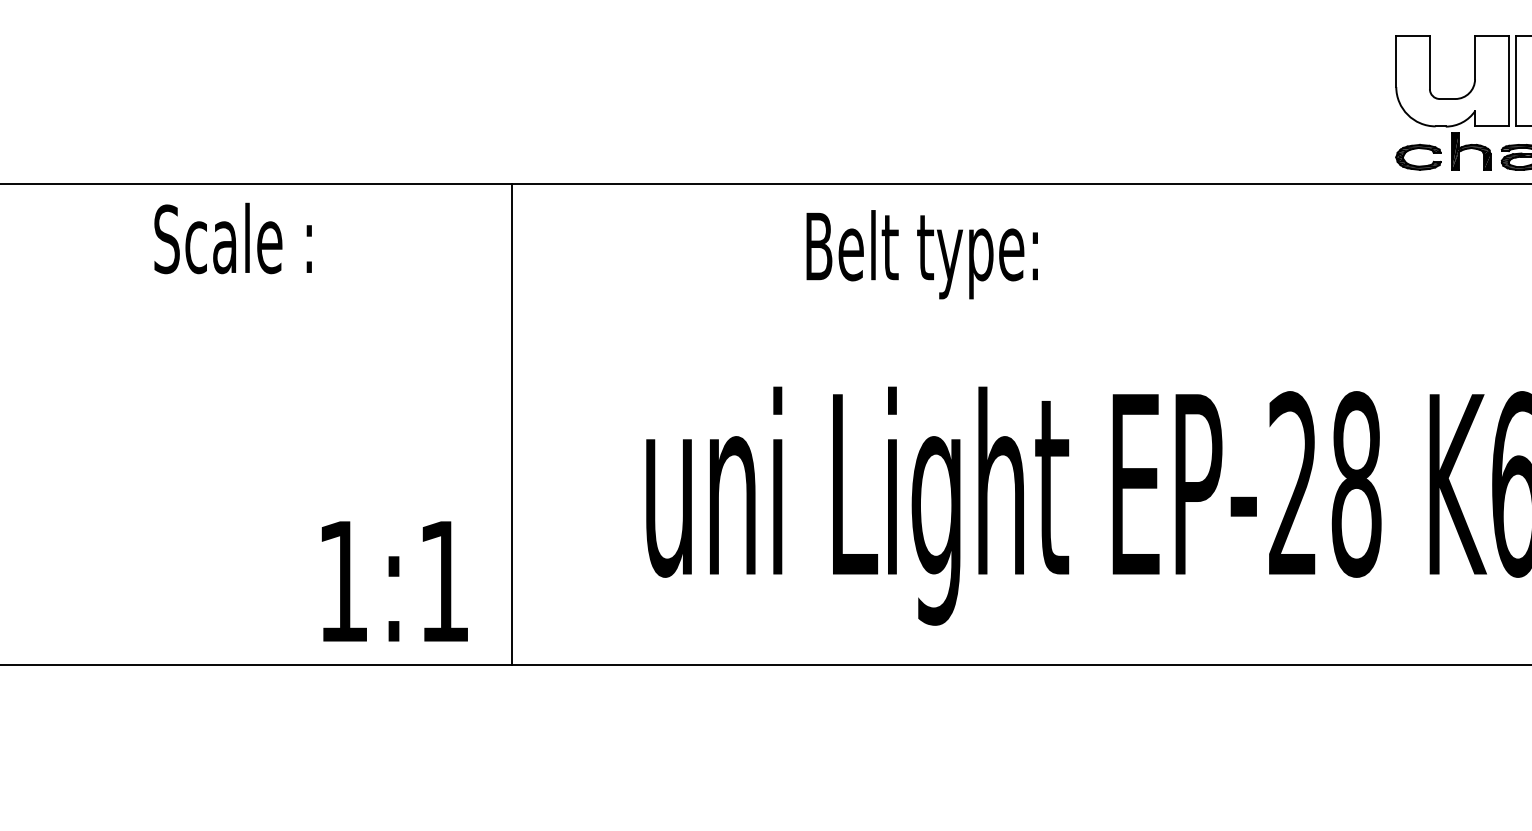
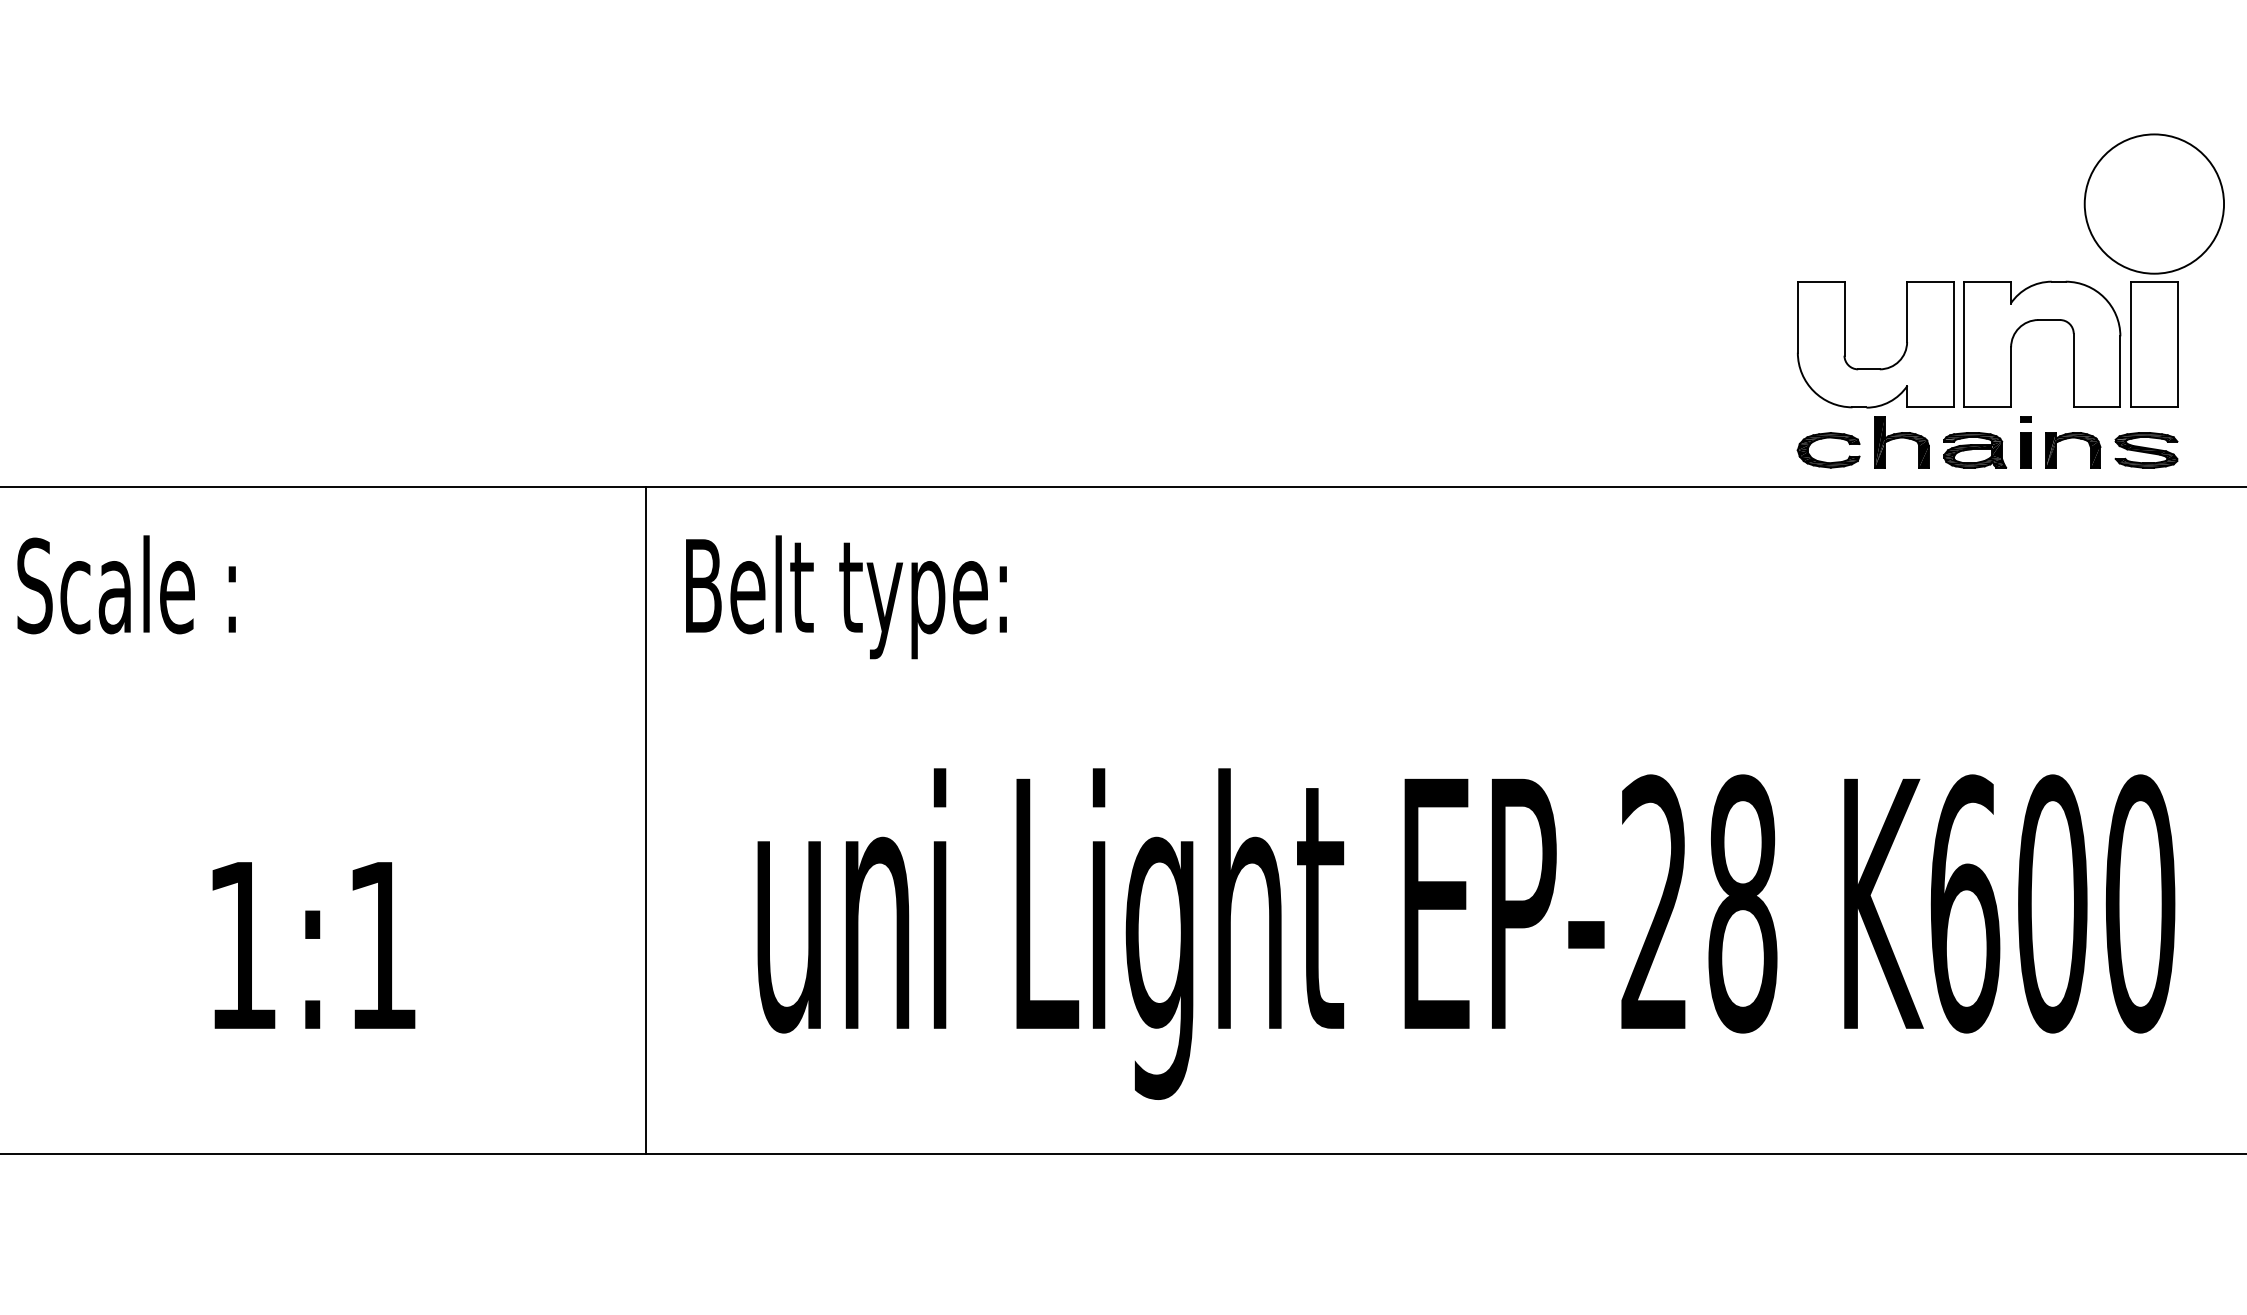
text: (233, 238) -> (126, 584), moved
text: (922, 254) -> (846, 597), moved
line: (512, 424) -> (645, 820), moved
text: (394, 581) -> (313, 945), moved

